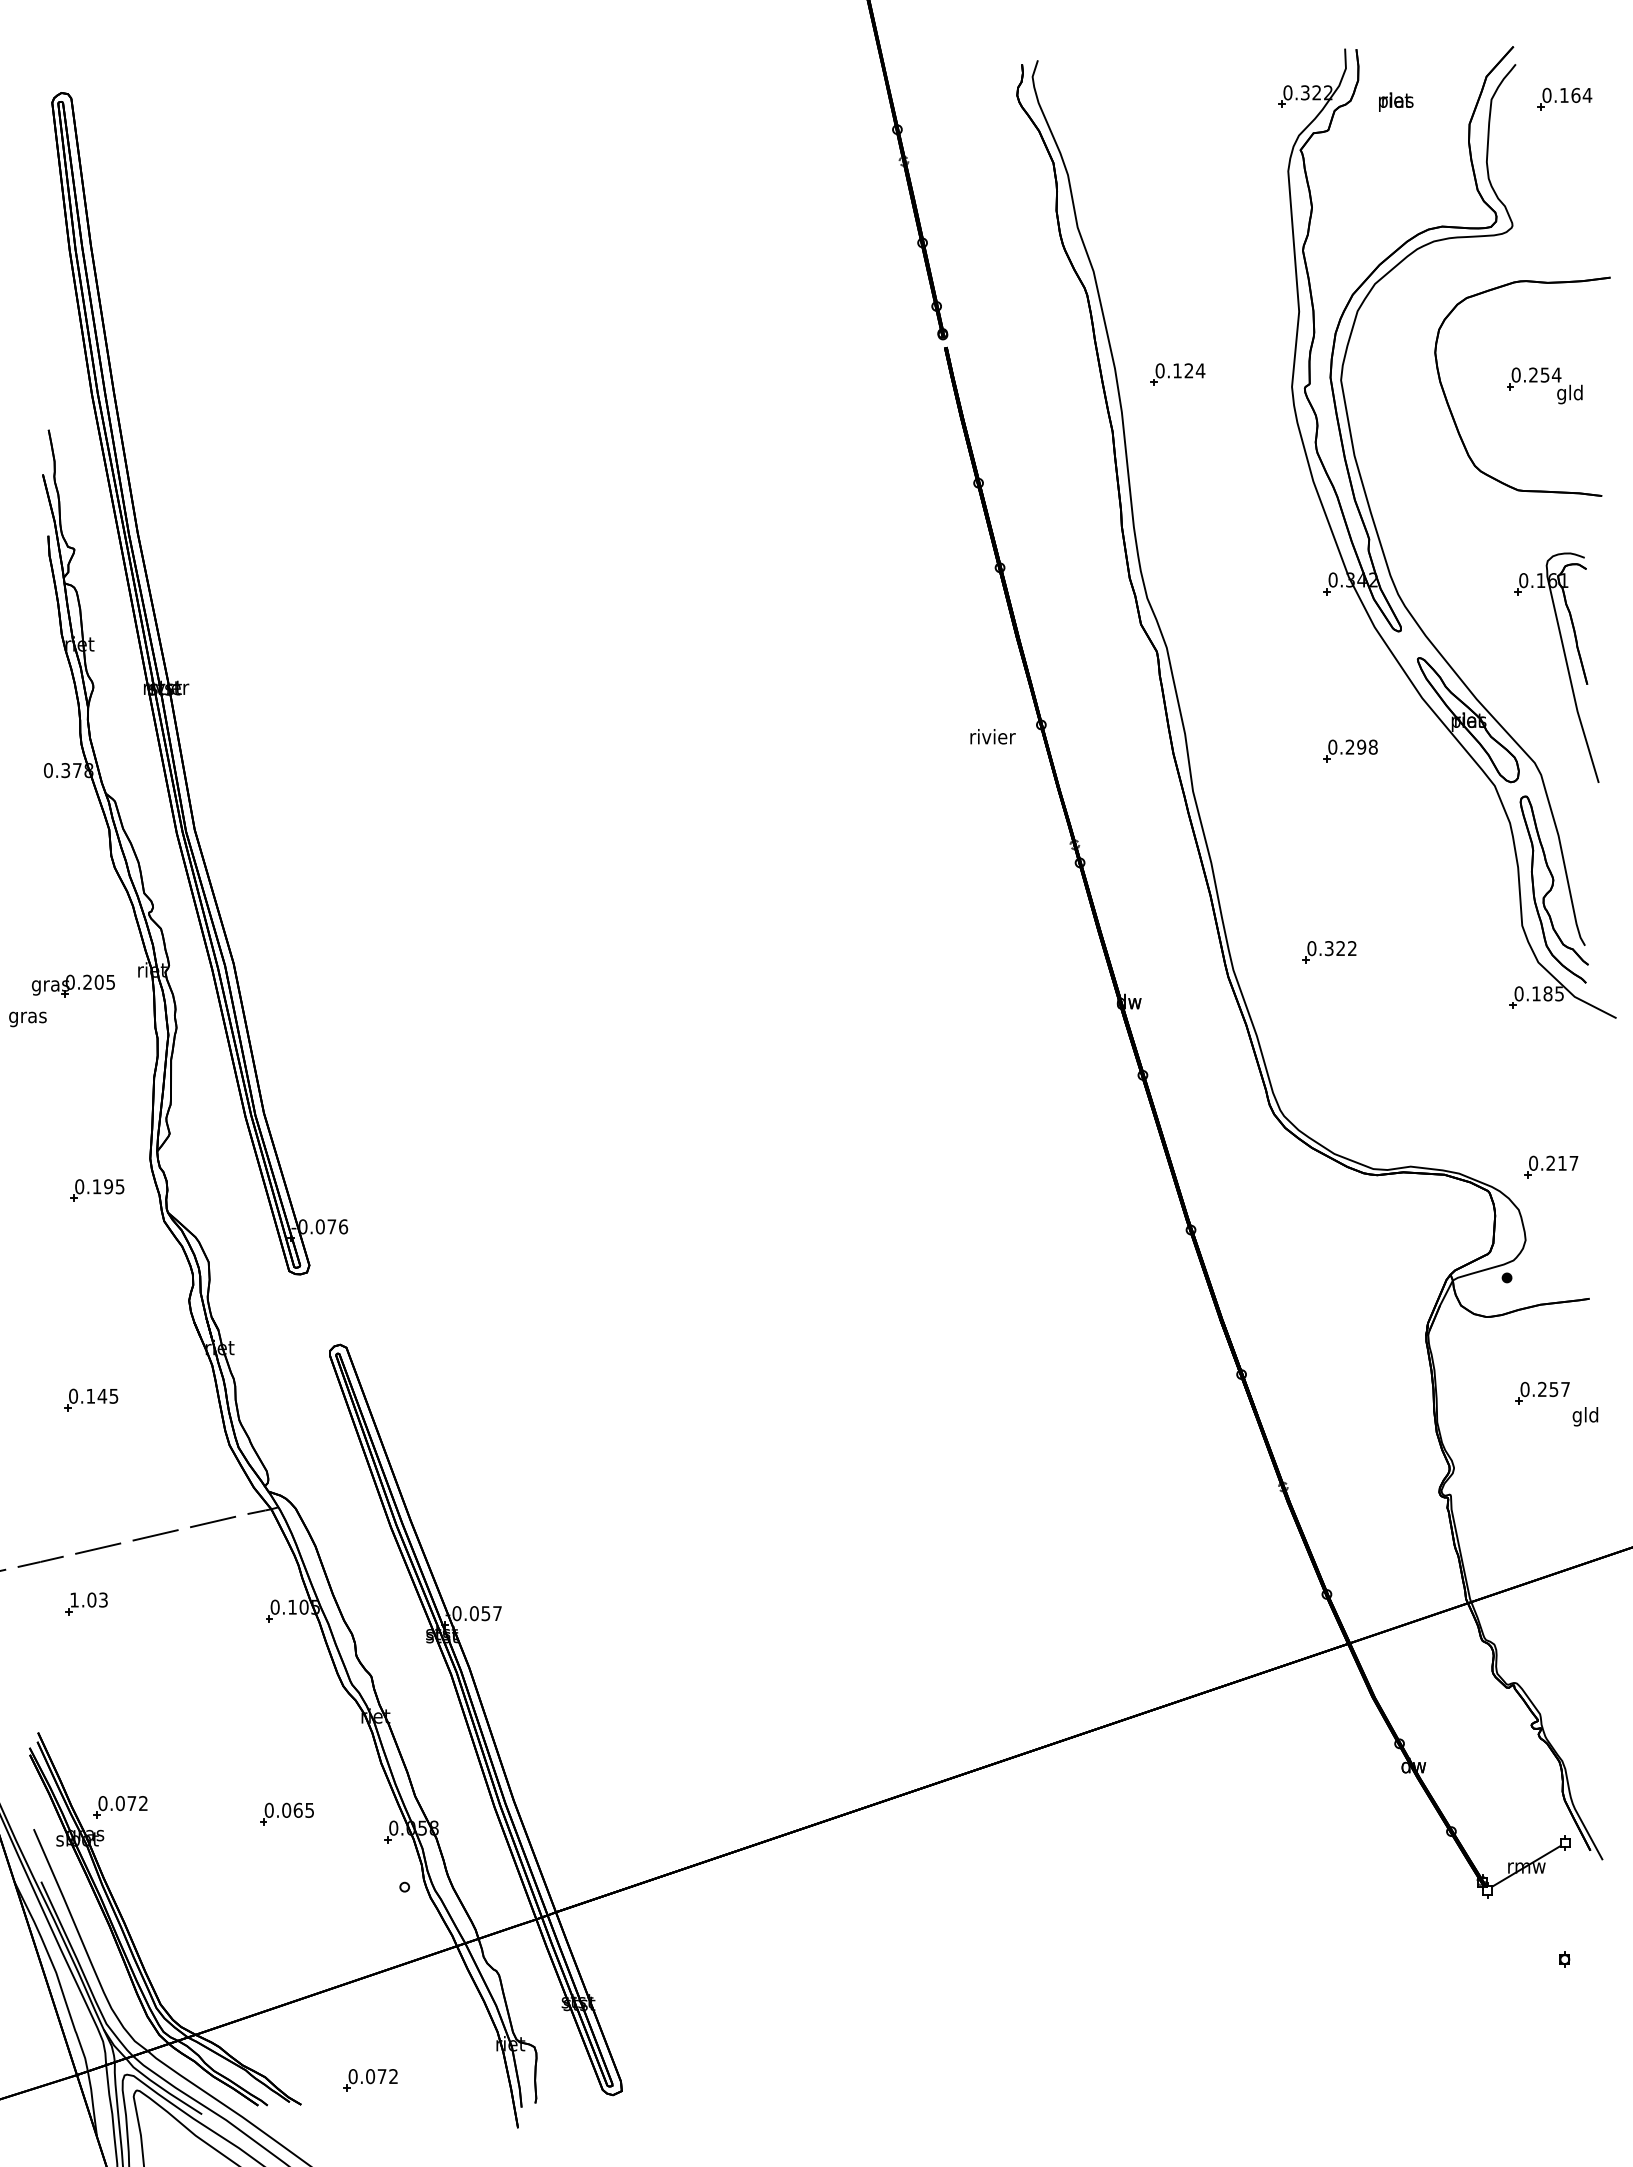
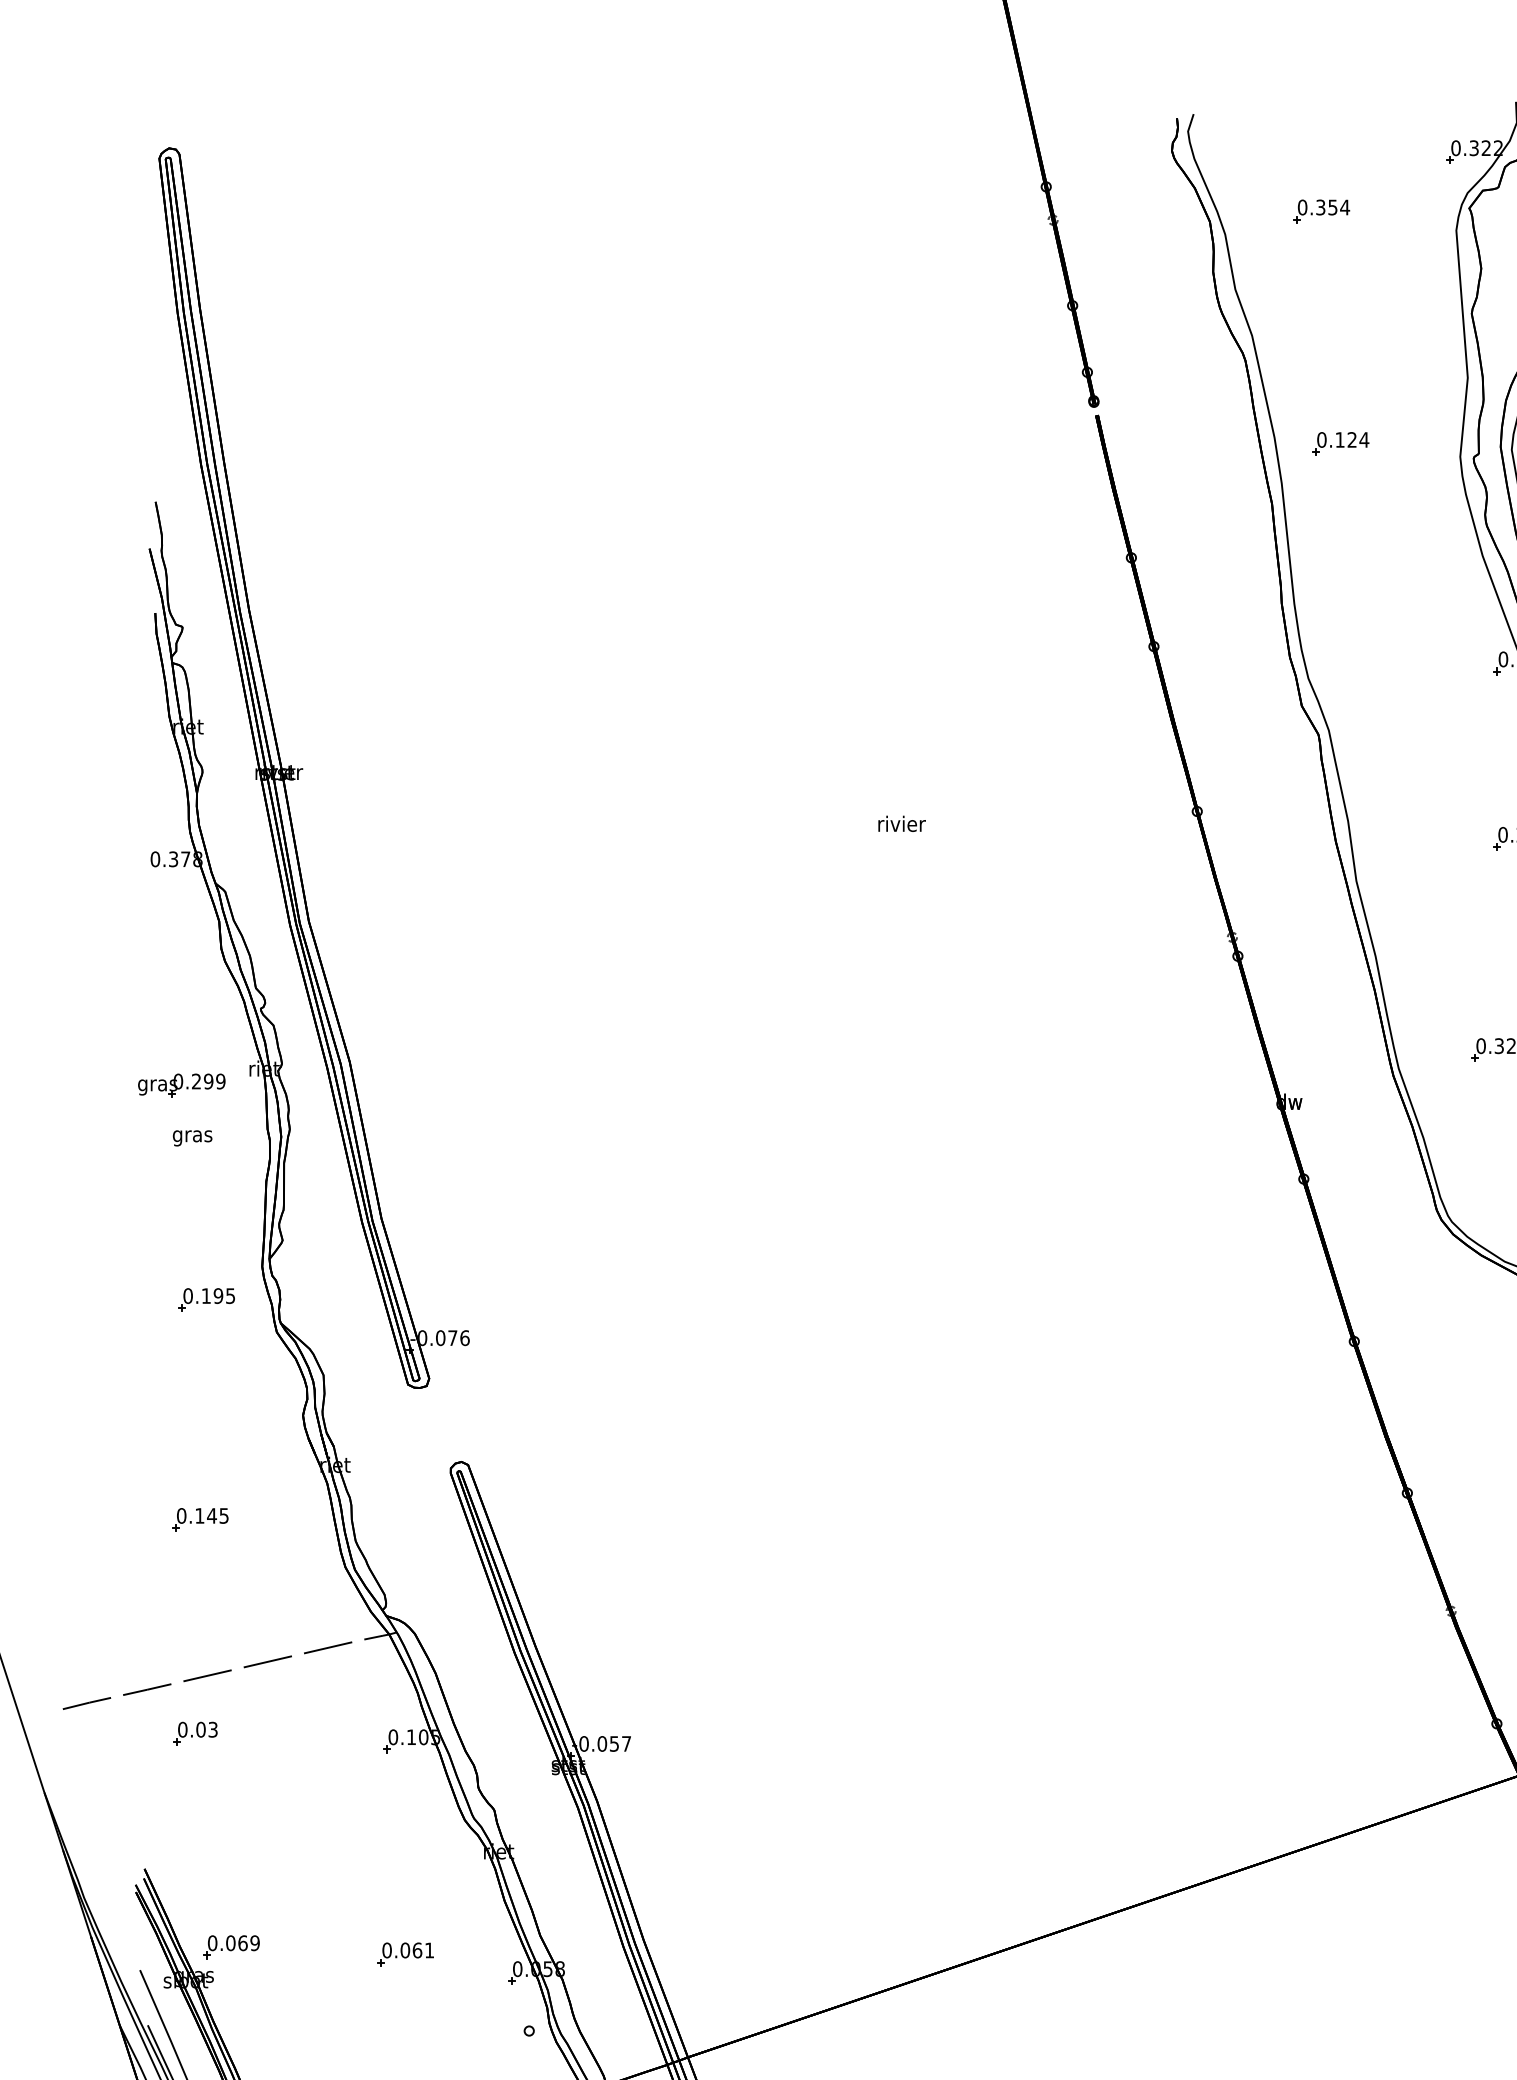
part: (1159, 152) -> (1321, 210), added
text: (992, 736) -> (901, 823), moved
text: (104, 981) -> (214, 1080), 0.205 -> 0.299
text: (27, 1019) -> (192, 1138), moved
text: (74, 1599) -> (182, 1729), 1.03 -> 0.03
text: (137, 1803) -> (248, 1943), 0.072 -> 0.069
text: (309, 1810) -> (429, 1950), 0.065 -> 0.061

